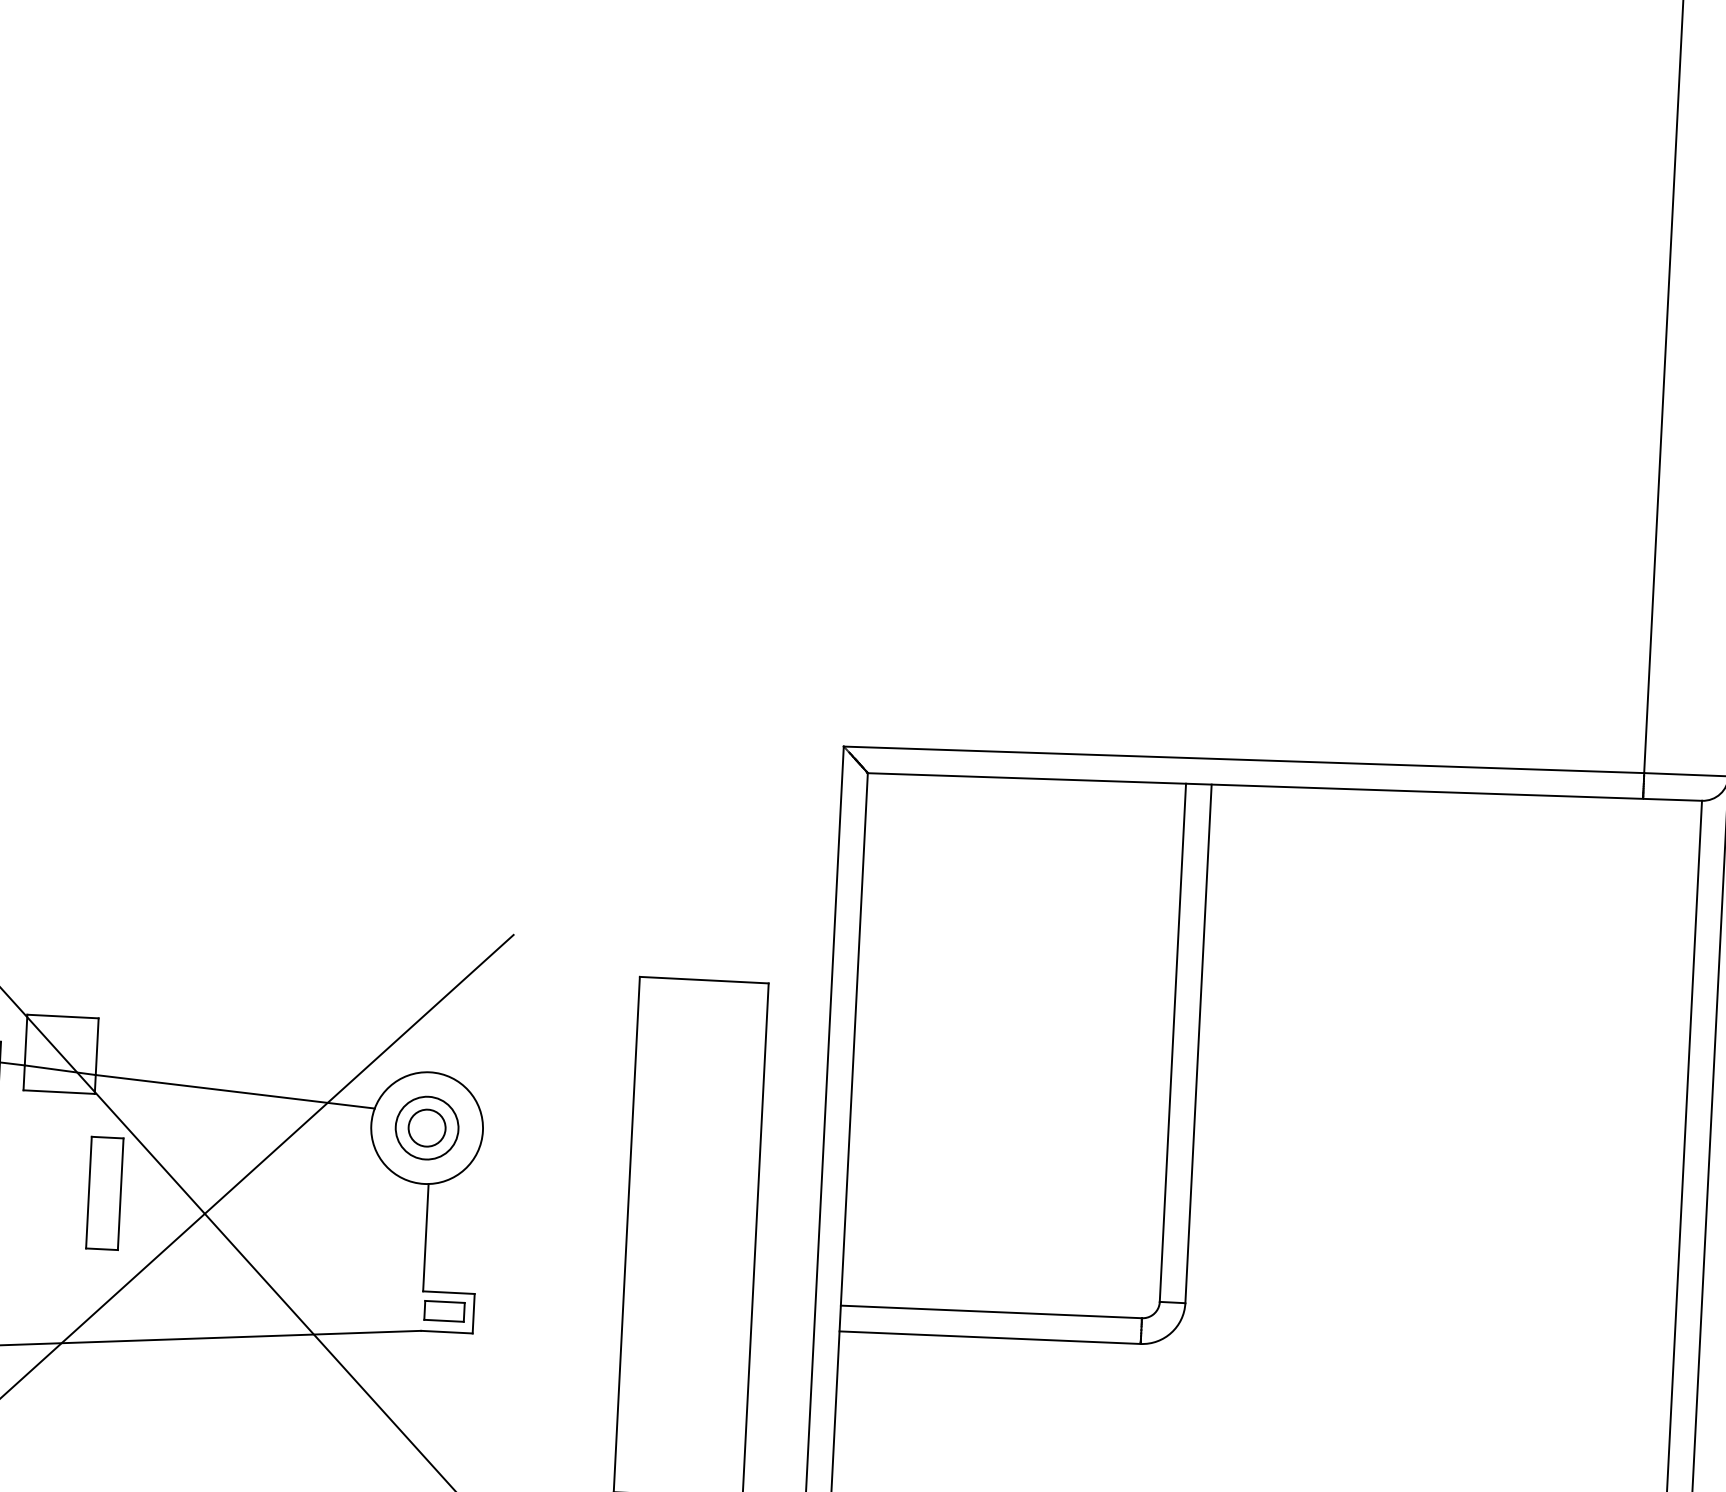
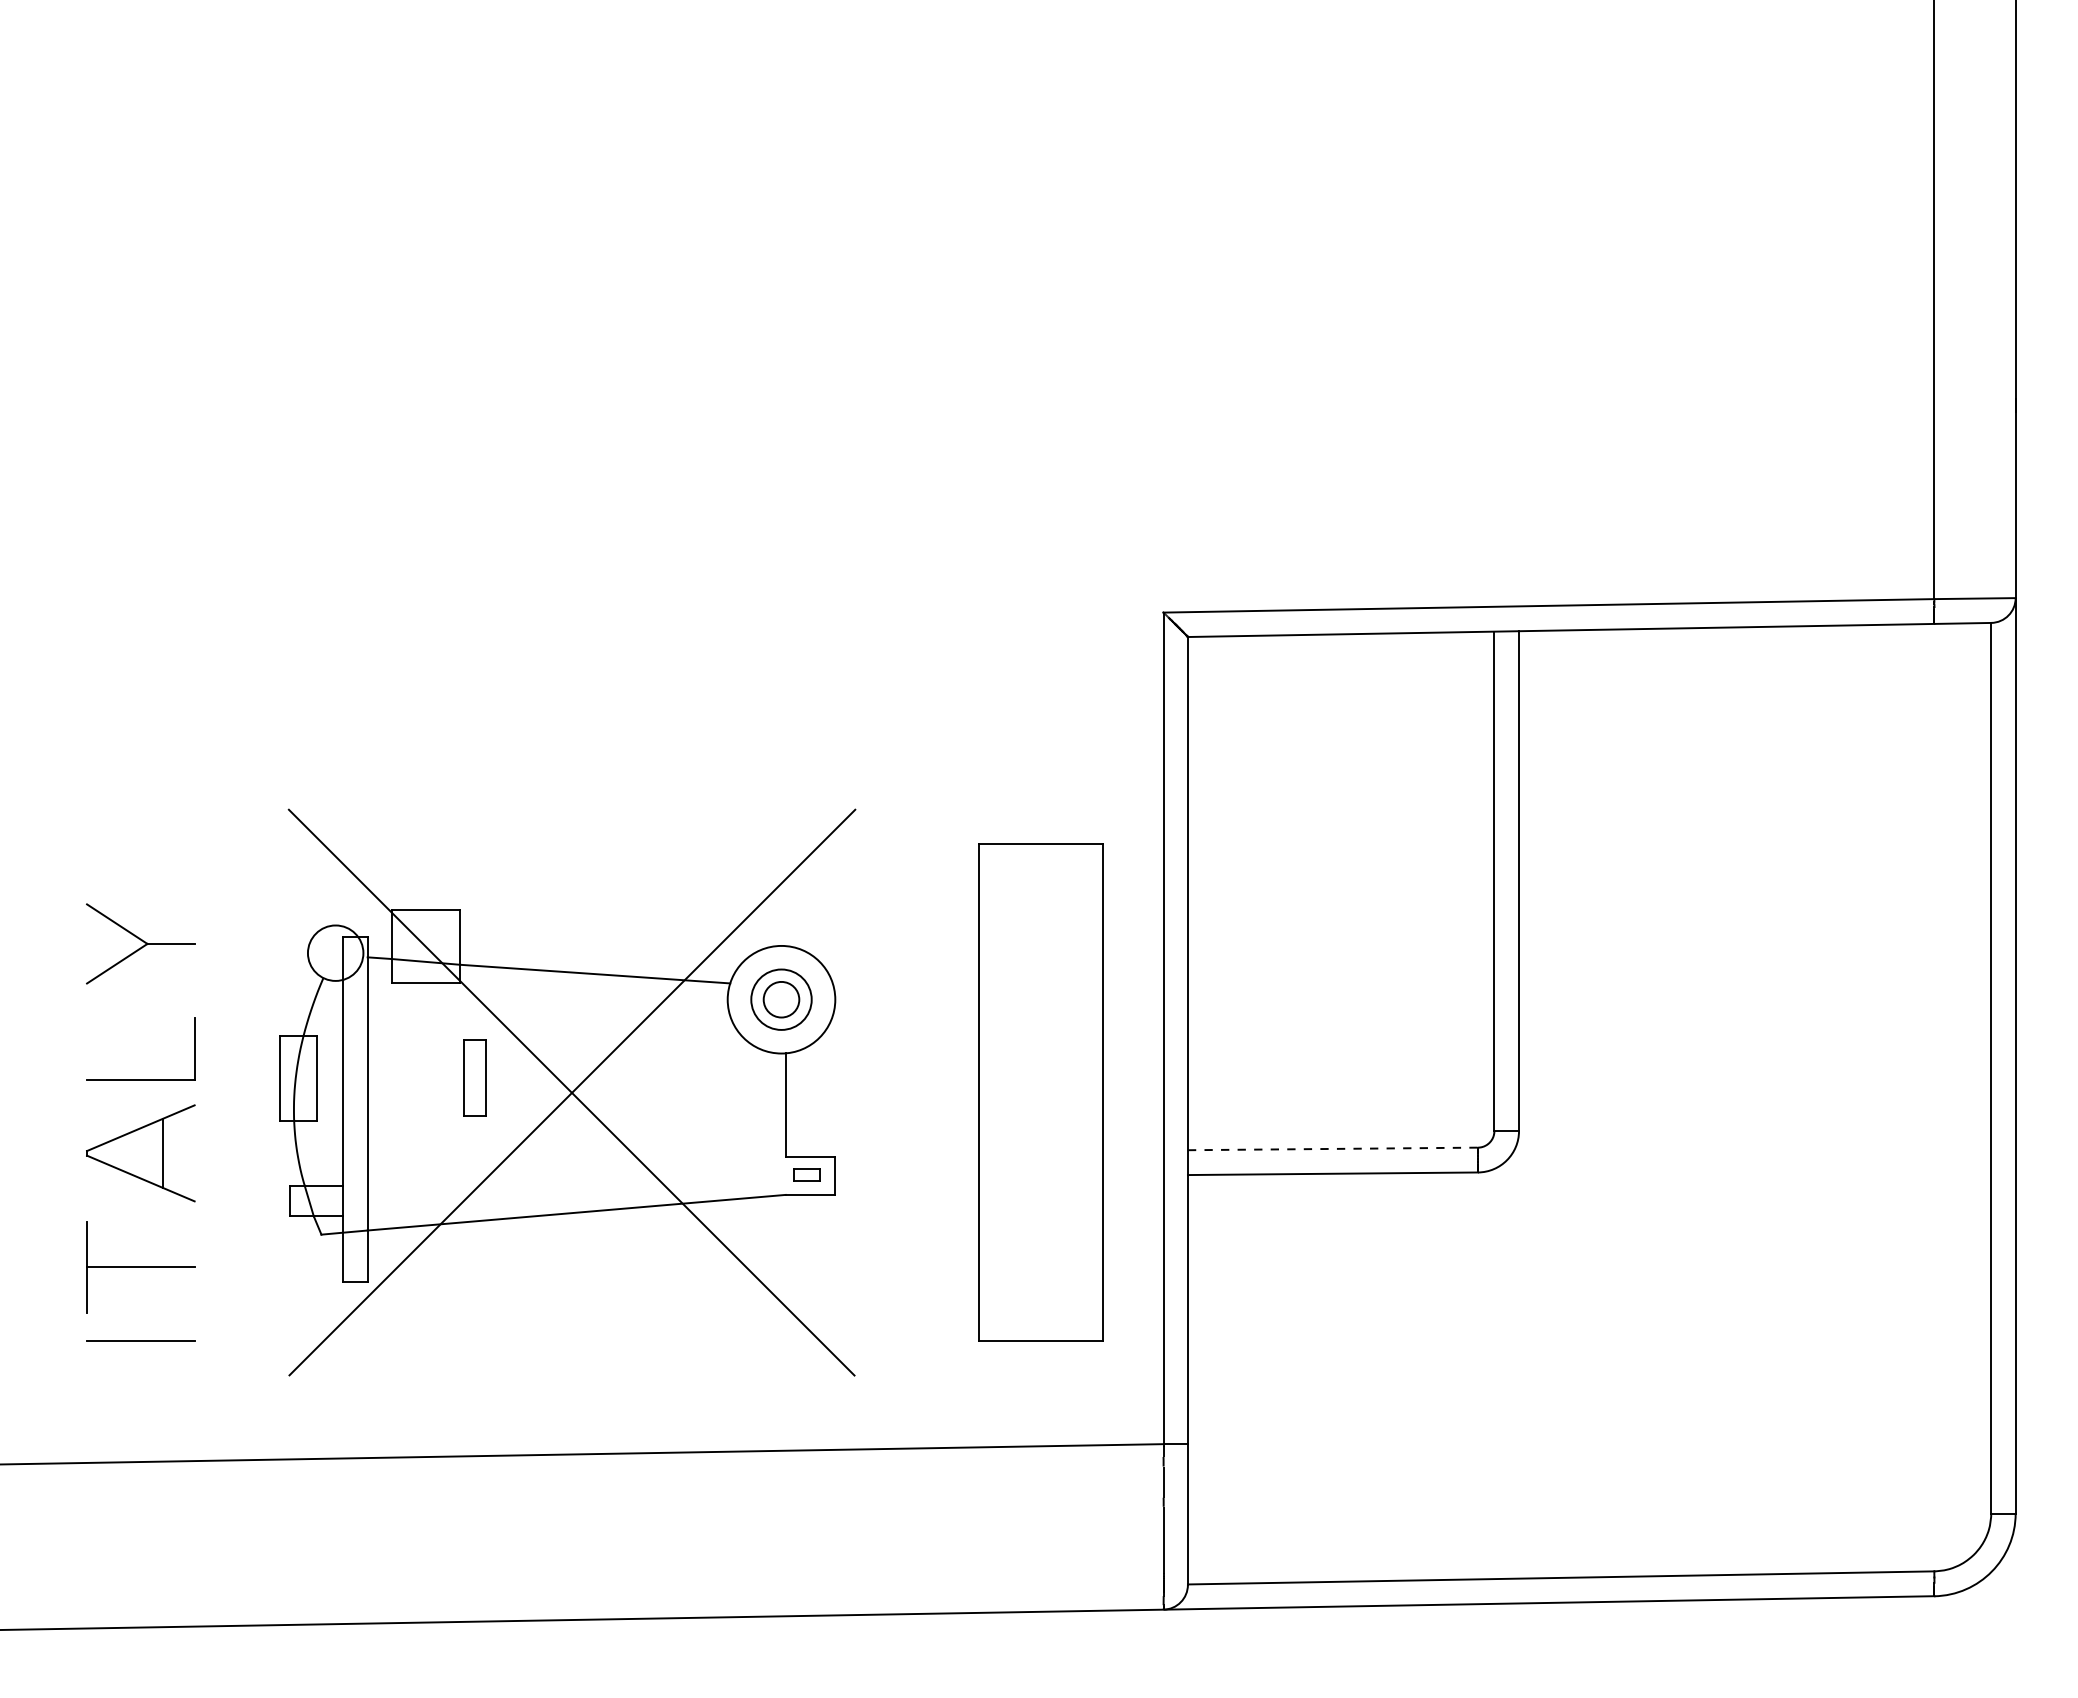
part: (104, 1192) -> (474, 1077), size x0.7
part: (443, 1310) -> (806, 1174), size x0.7
line: (991, 1311) -> (1333, 1148), solid -> dashed

